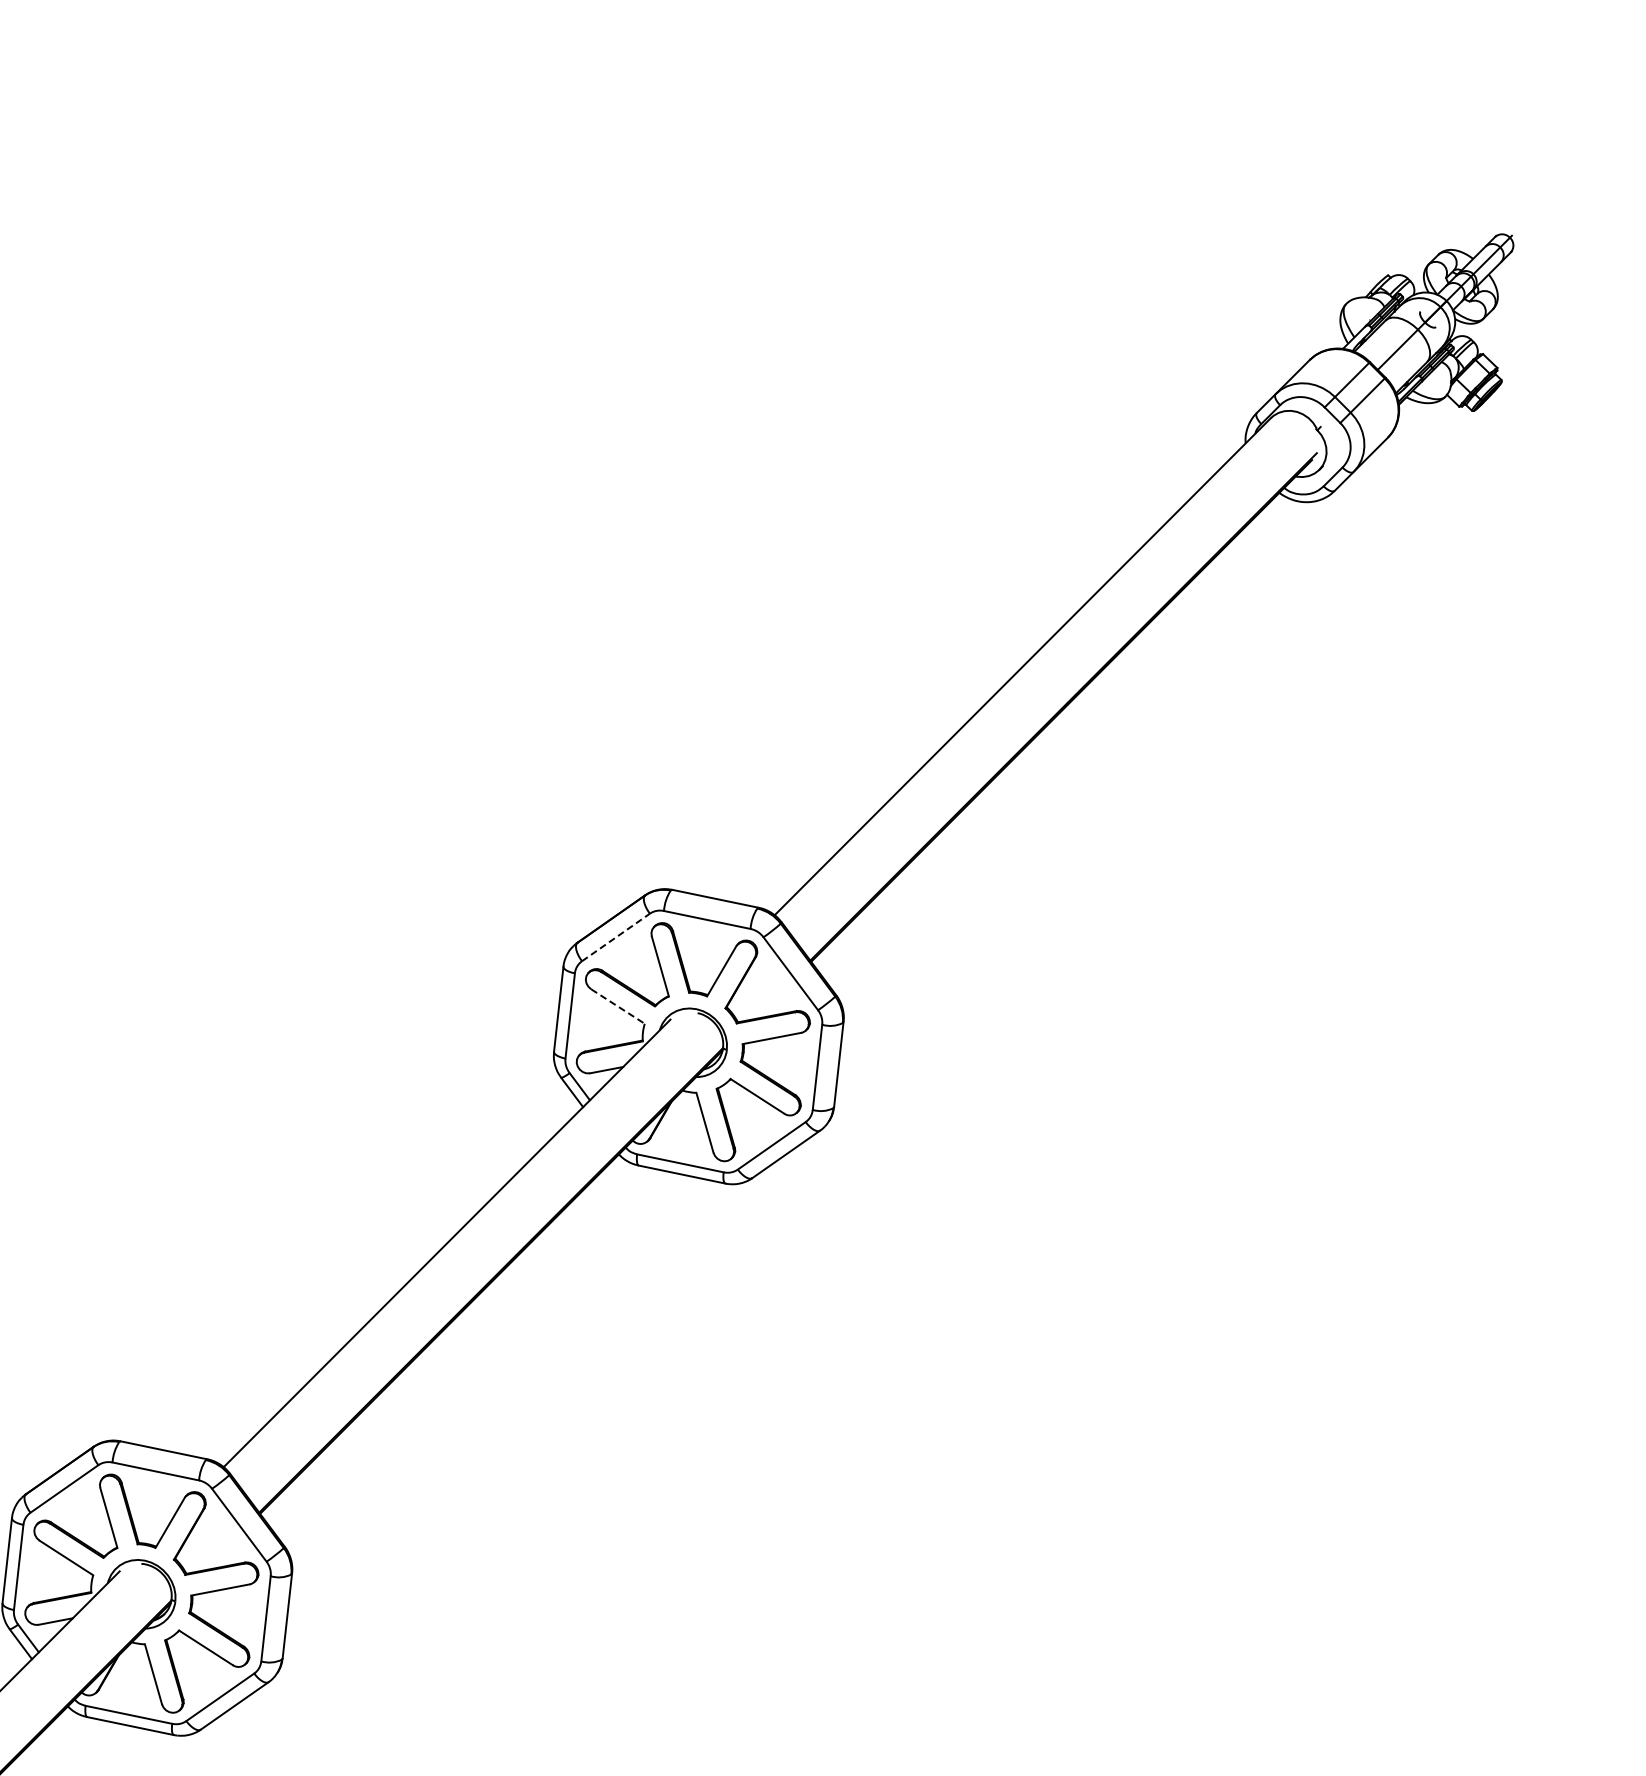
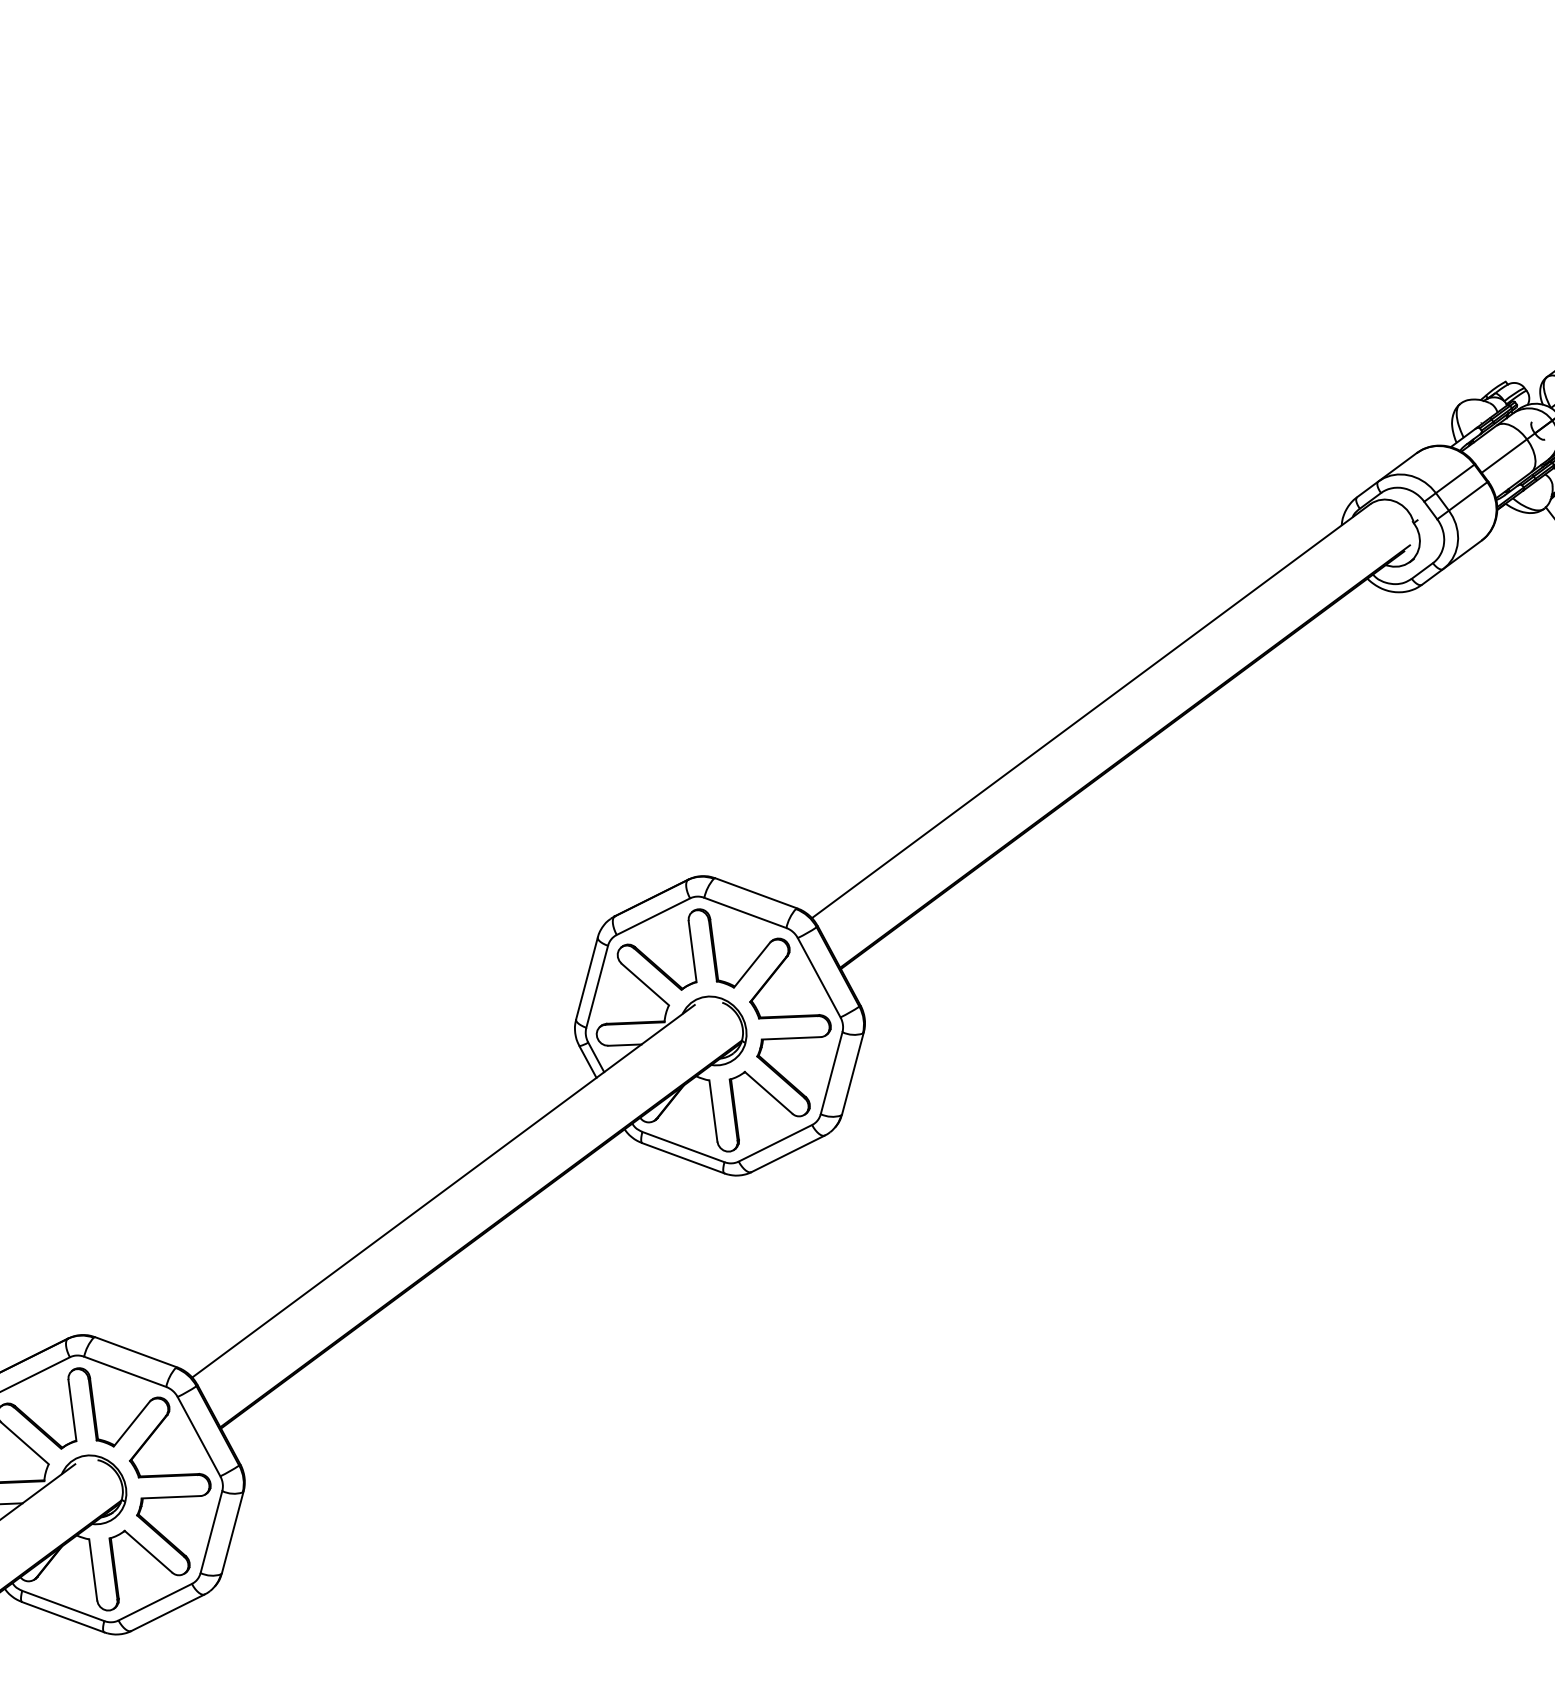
line: (616, 937) -> (653, 916), dashed -> solid
line: (618, 1006) -> (645, 984), dashed -> solid

